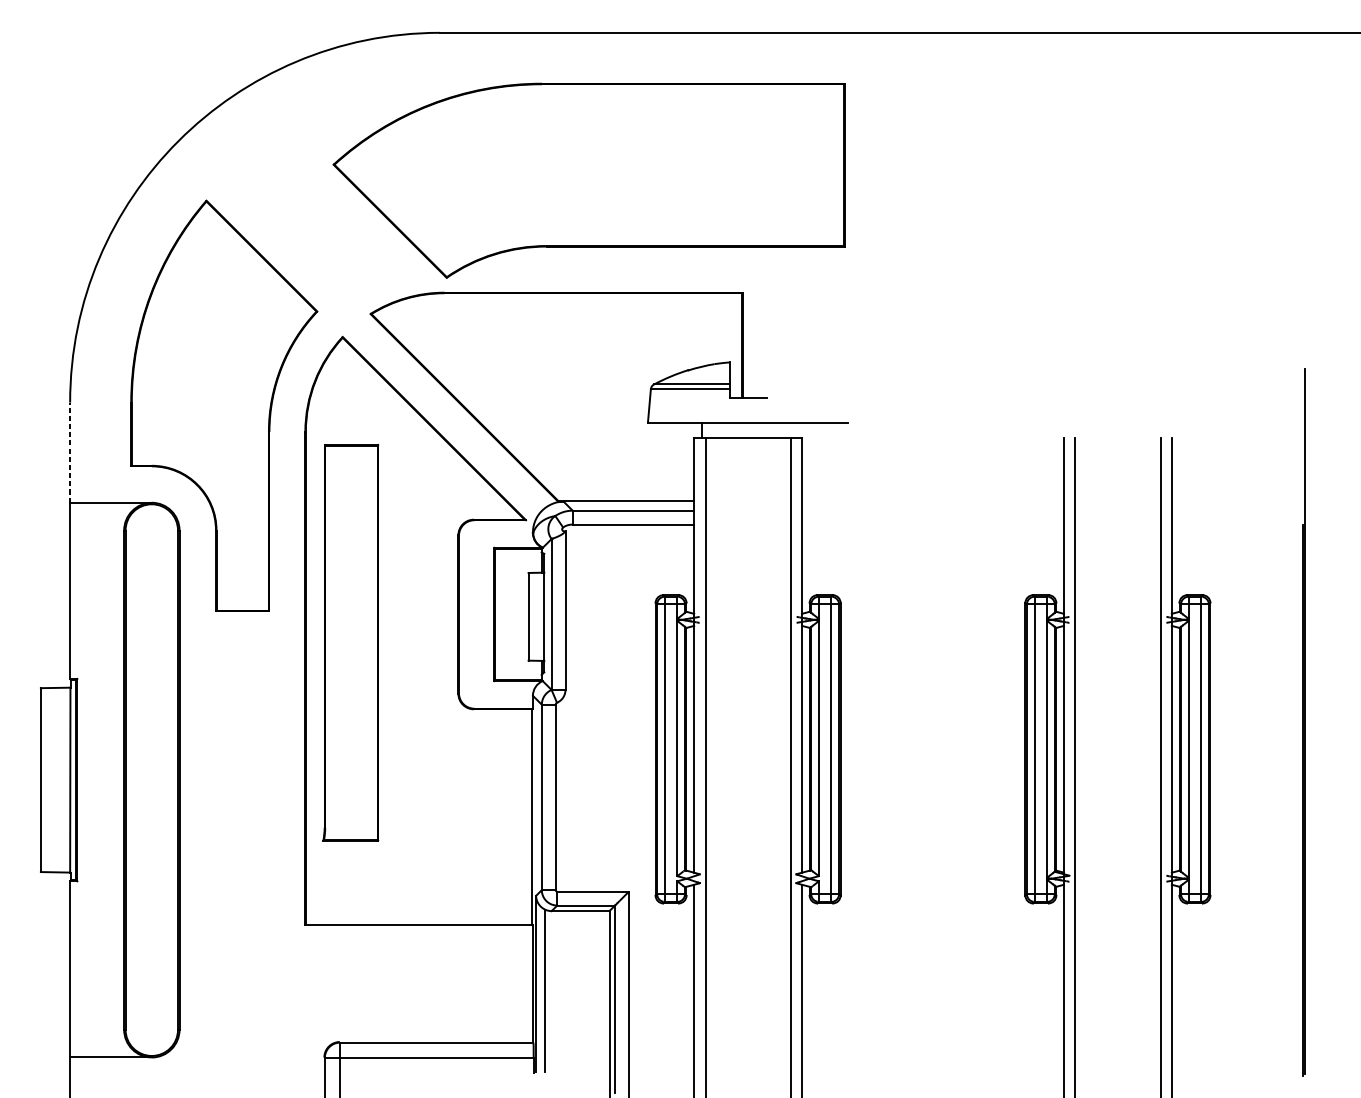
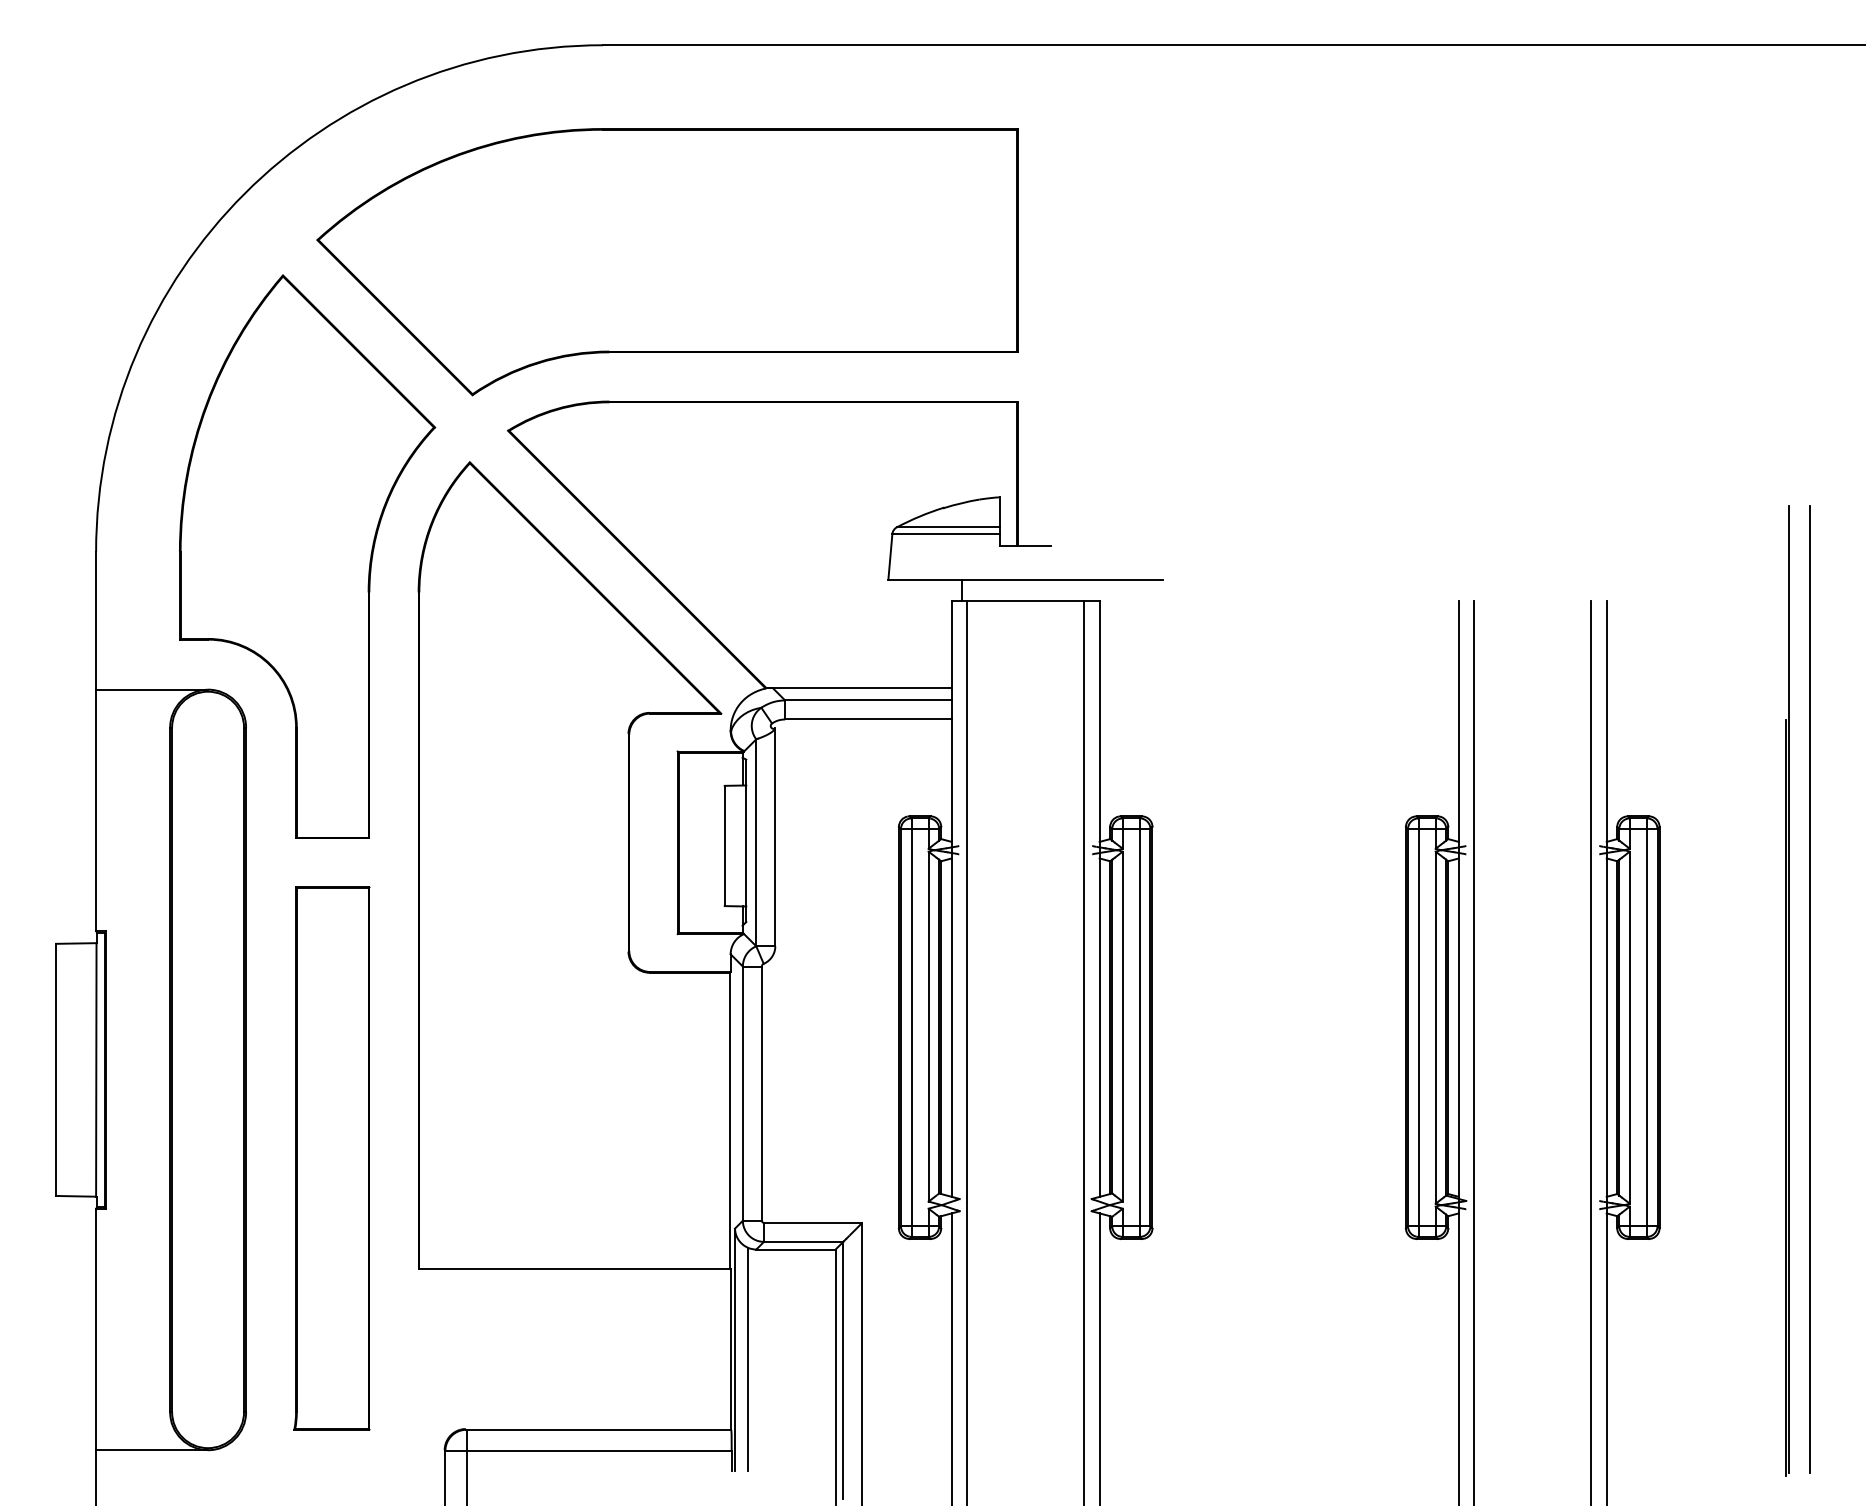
part: (588, 181) -> (667, 262), moved
line: (70, 452) -> (96, 620), dashed -> solid
part: (350, 642) -> (331, 1158), moved
line: (1320, 721) -> (1810, 989), added

